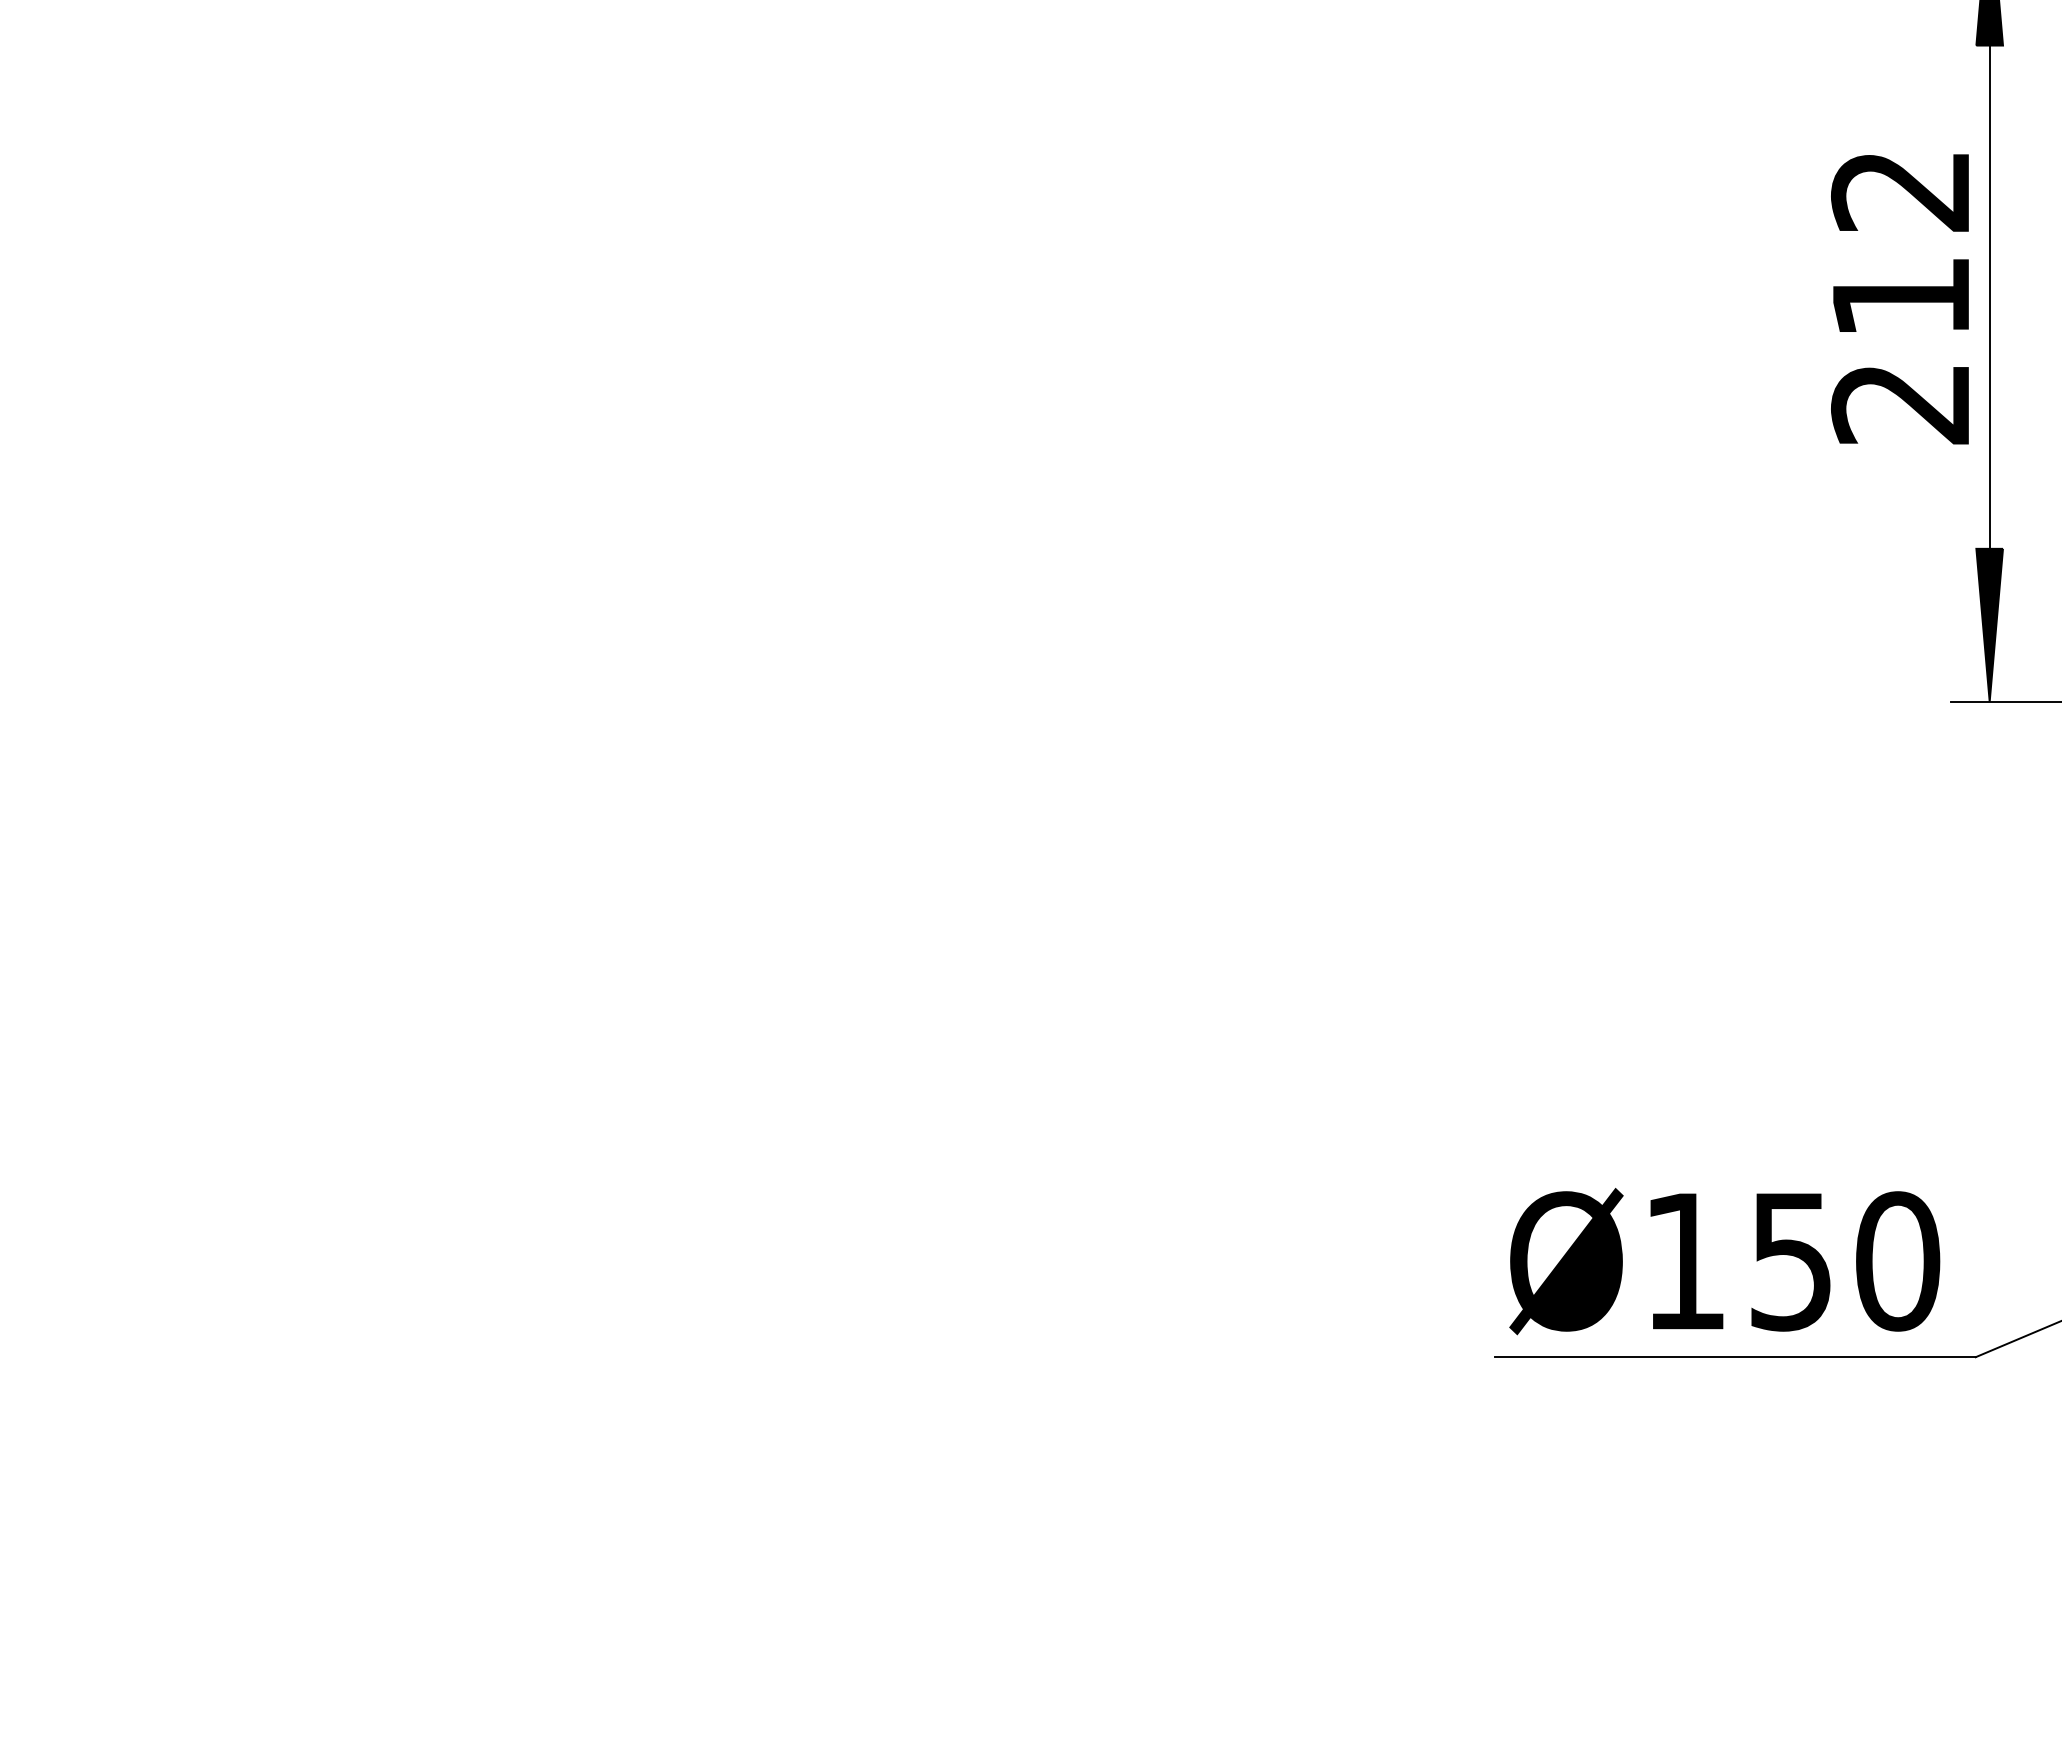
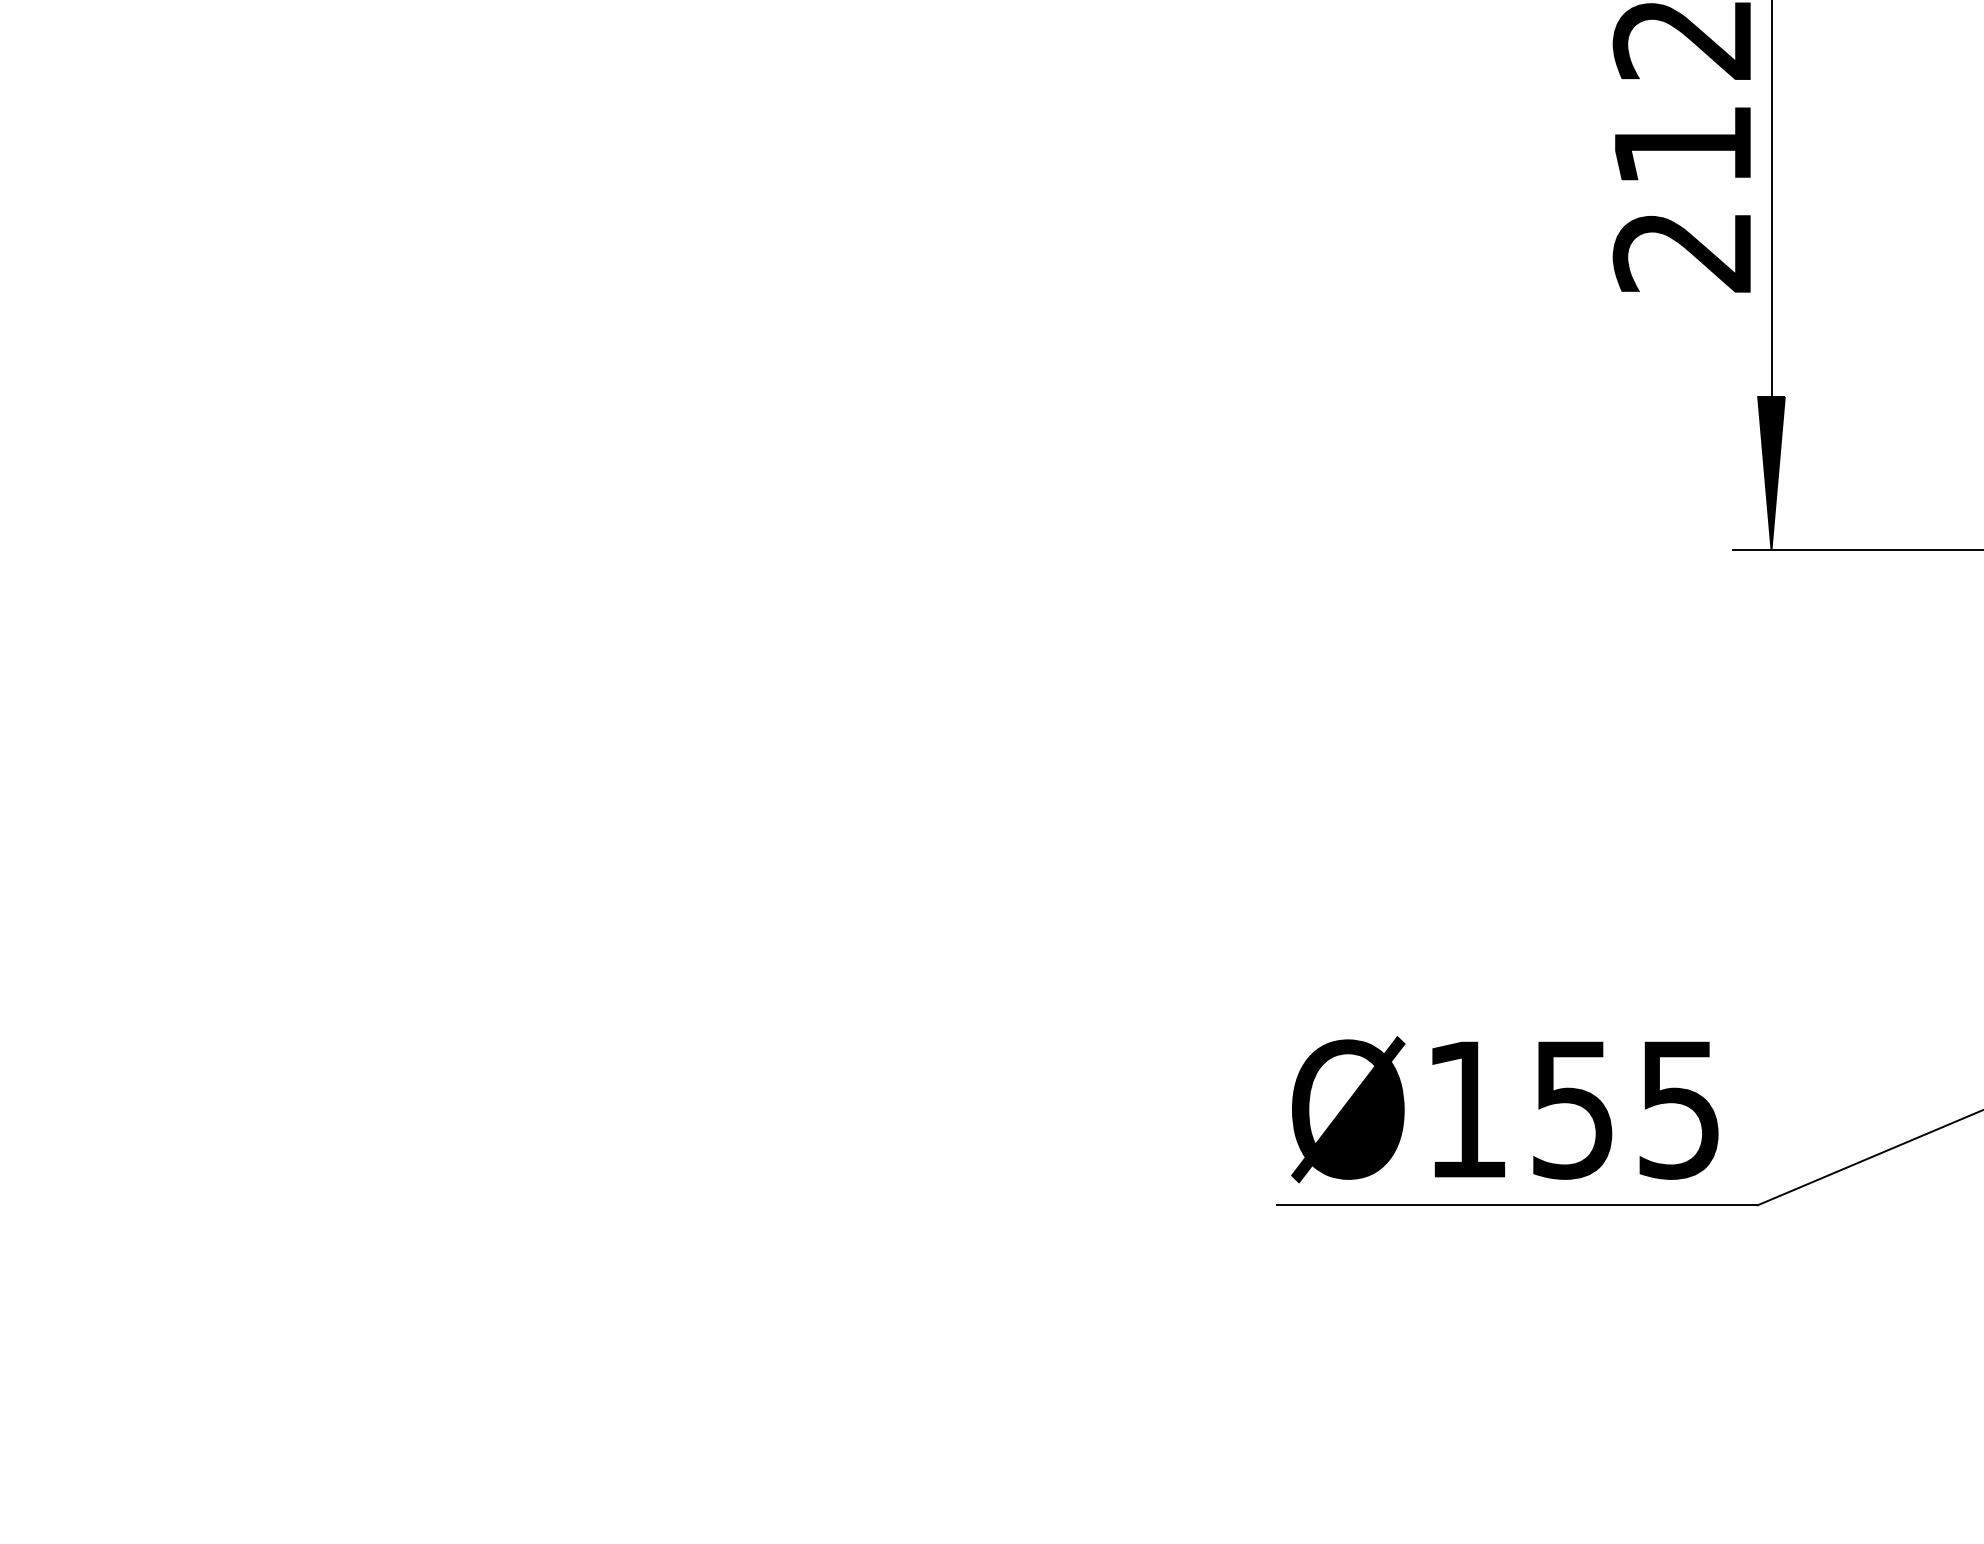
text: (1898, 1261) -> (1680, 1109), Ø150 -> Ø155

